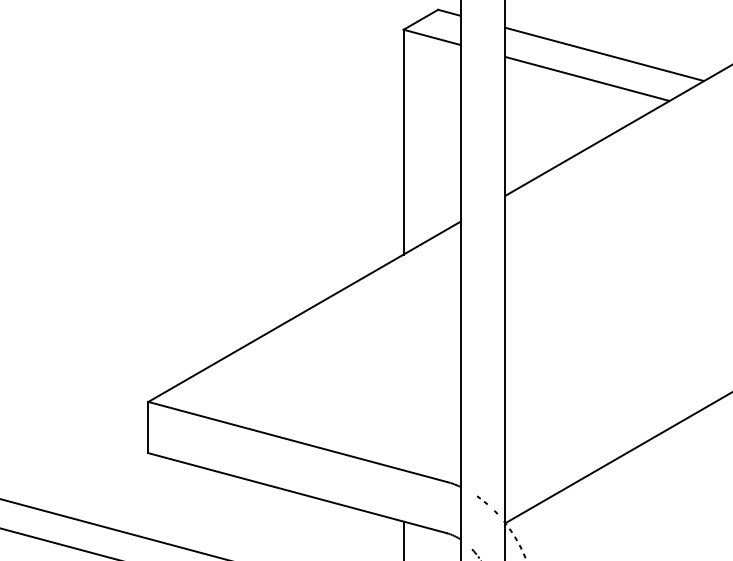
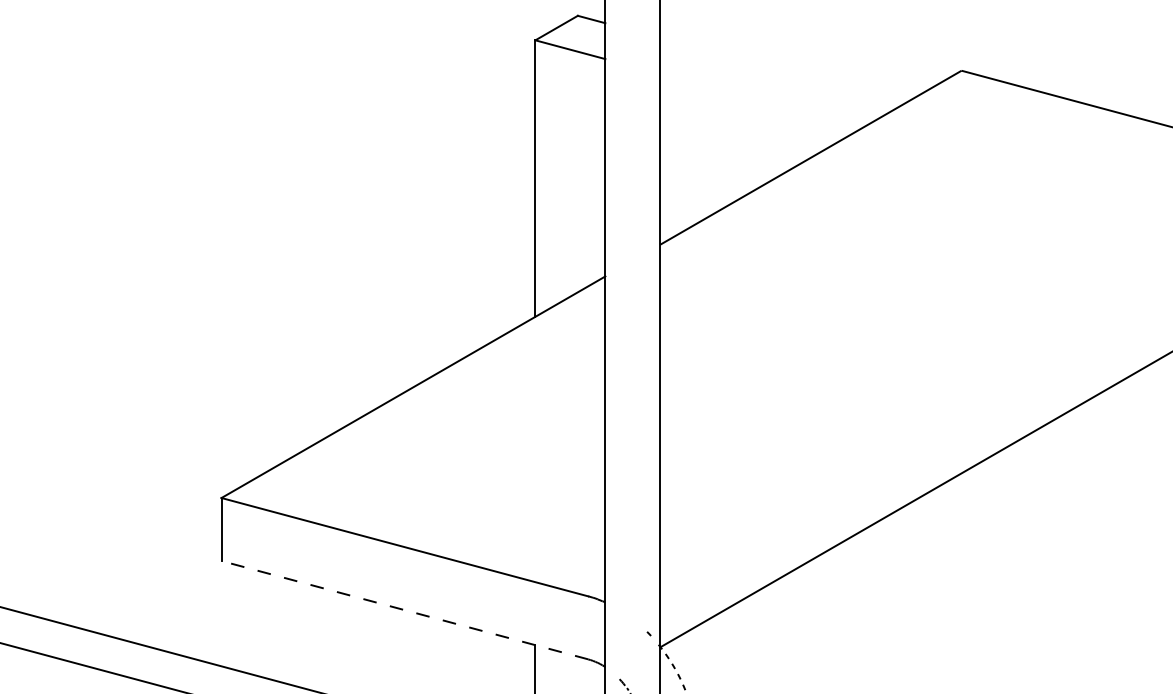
line: (604, 54) -> (782, 70), removed
line: (587, 78) -> (761, 100), removed
line: (297, 493) -> (404, 610), solid -> dashed
part: (482, 499) -> (632, 618), removed

